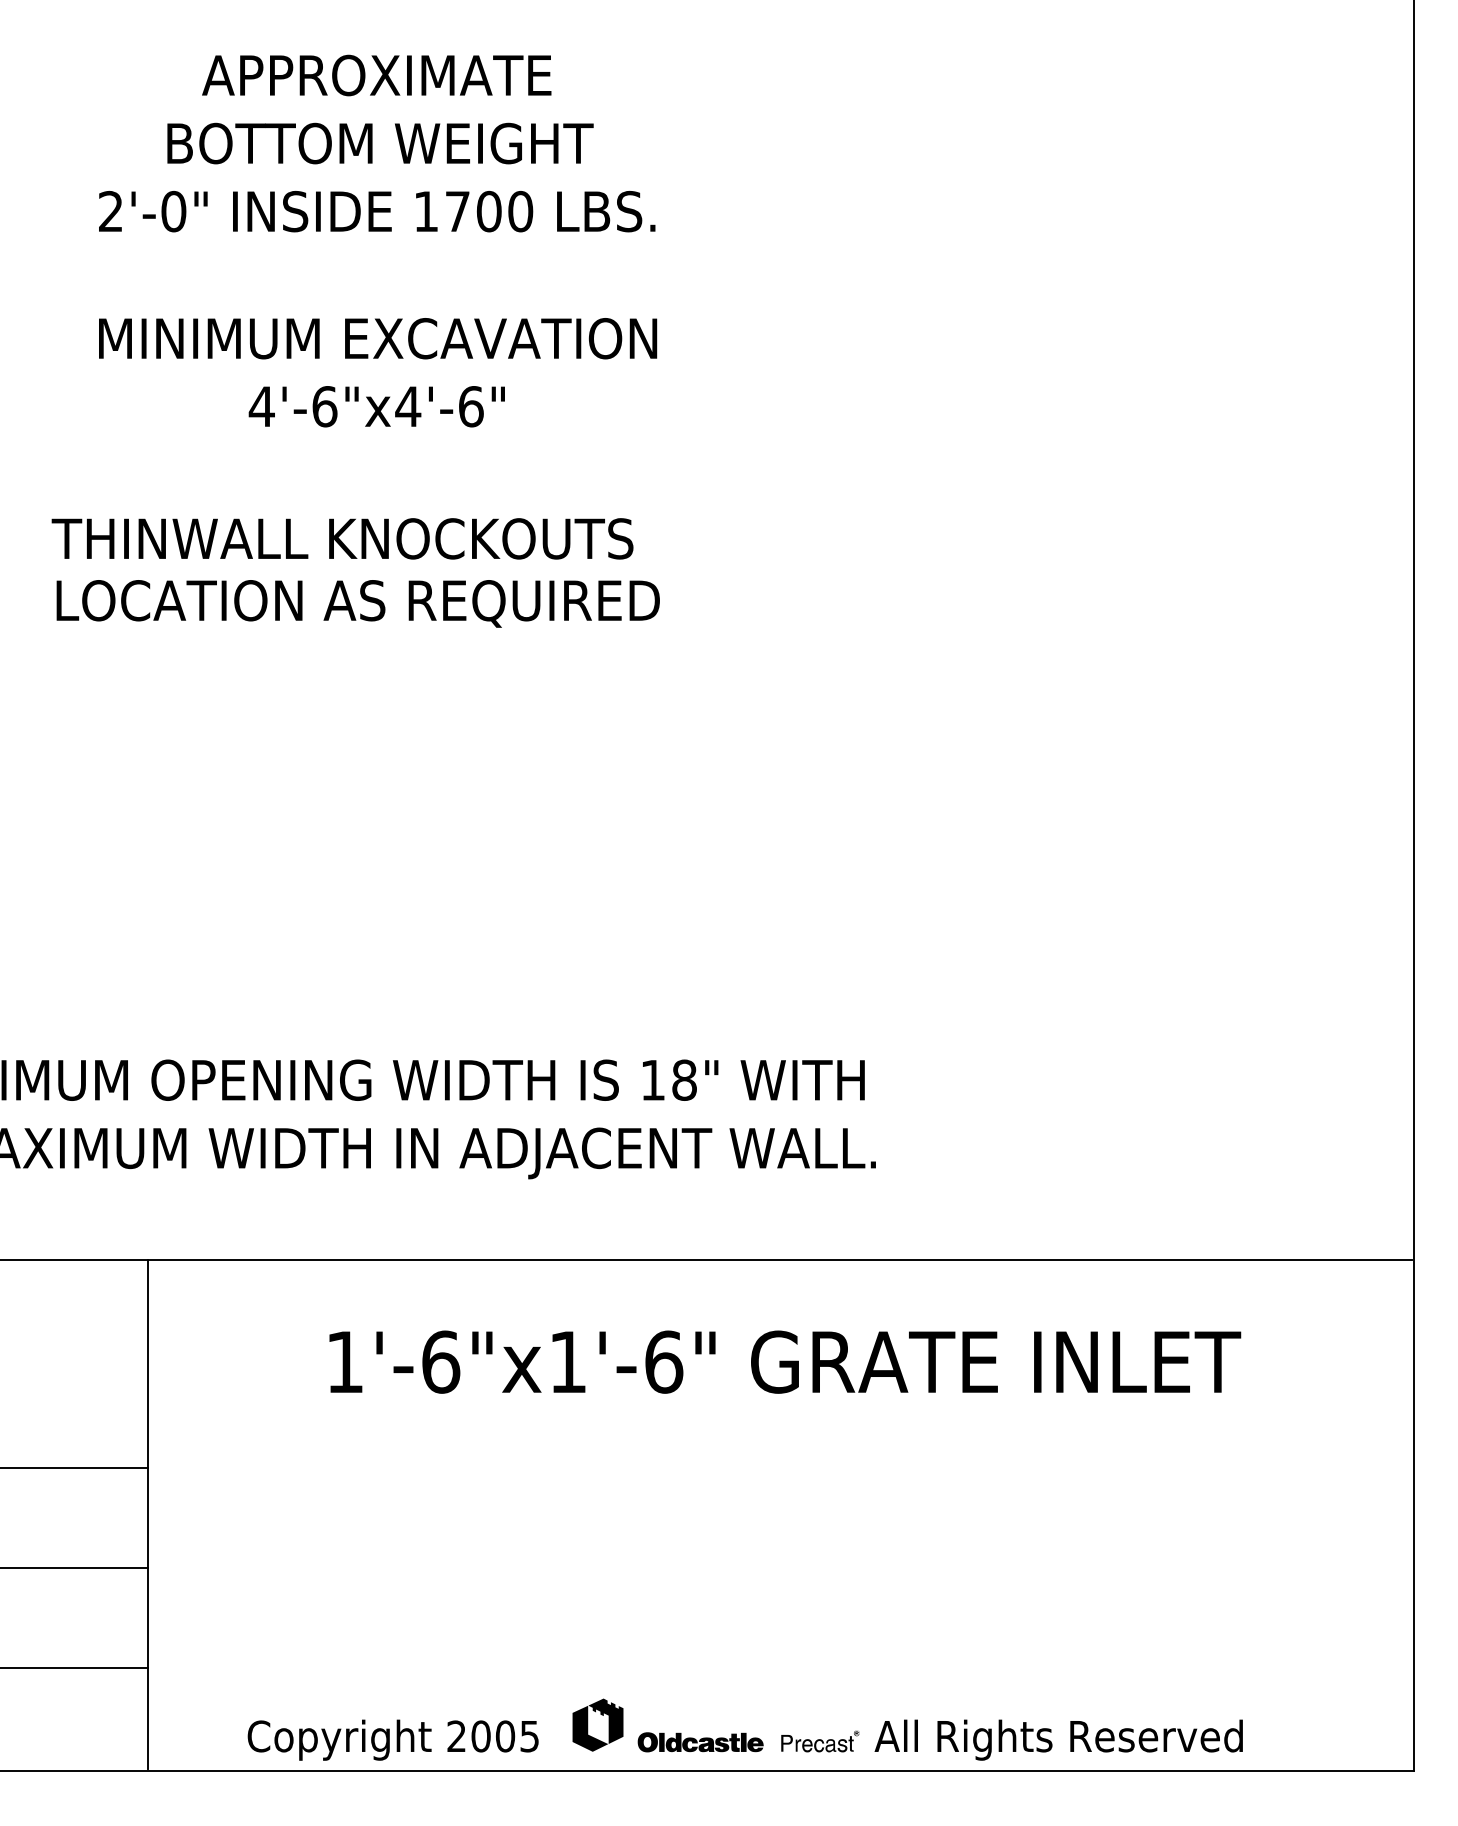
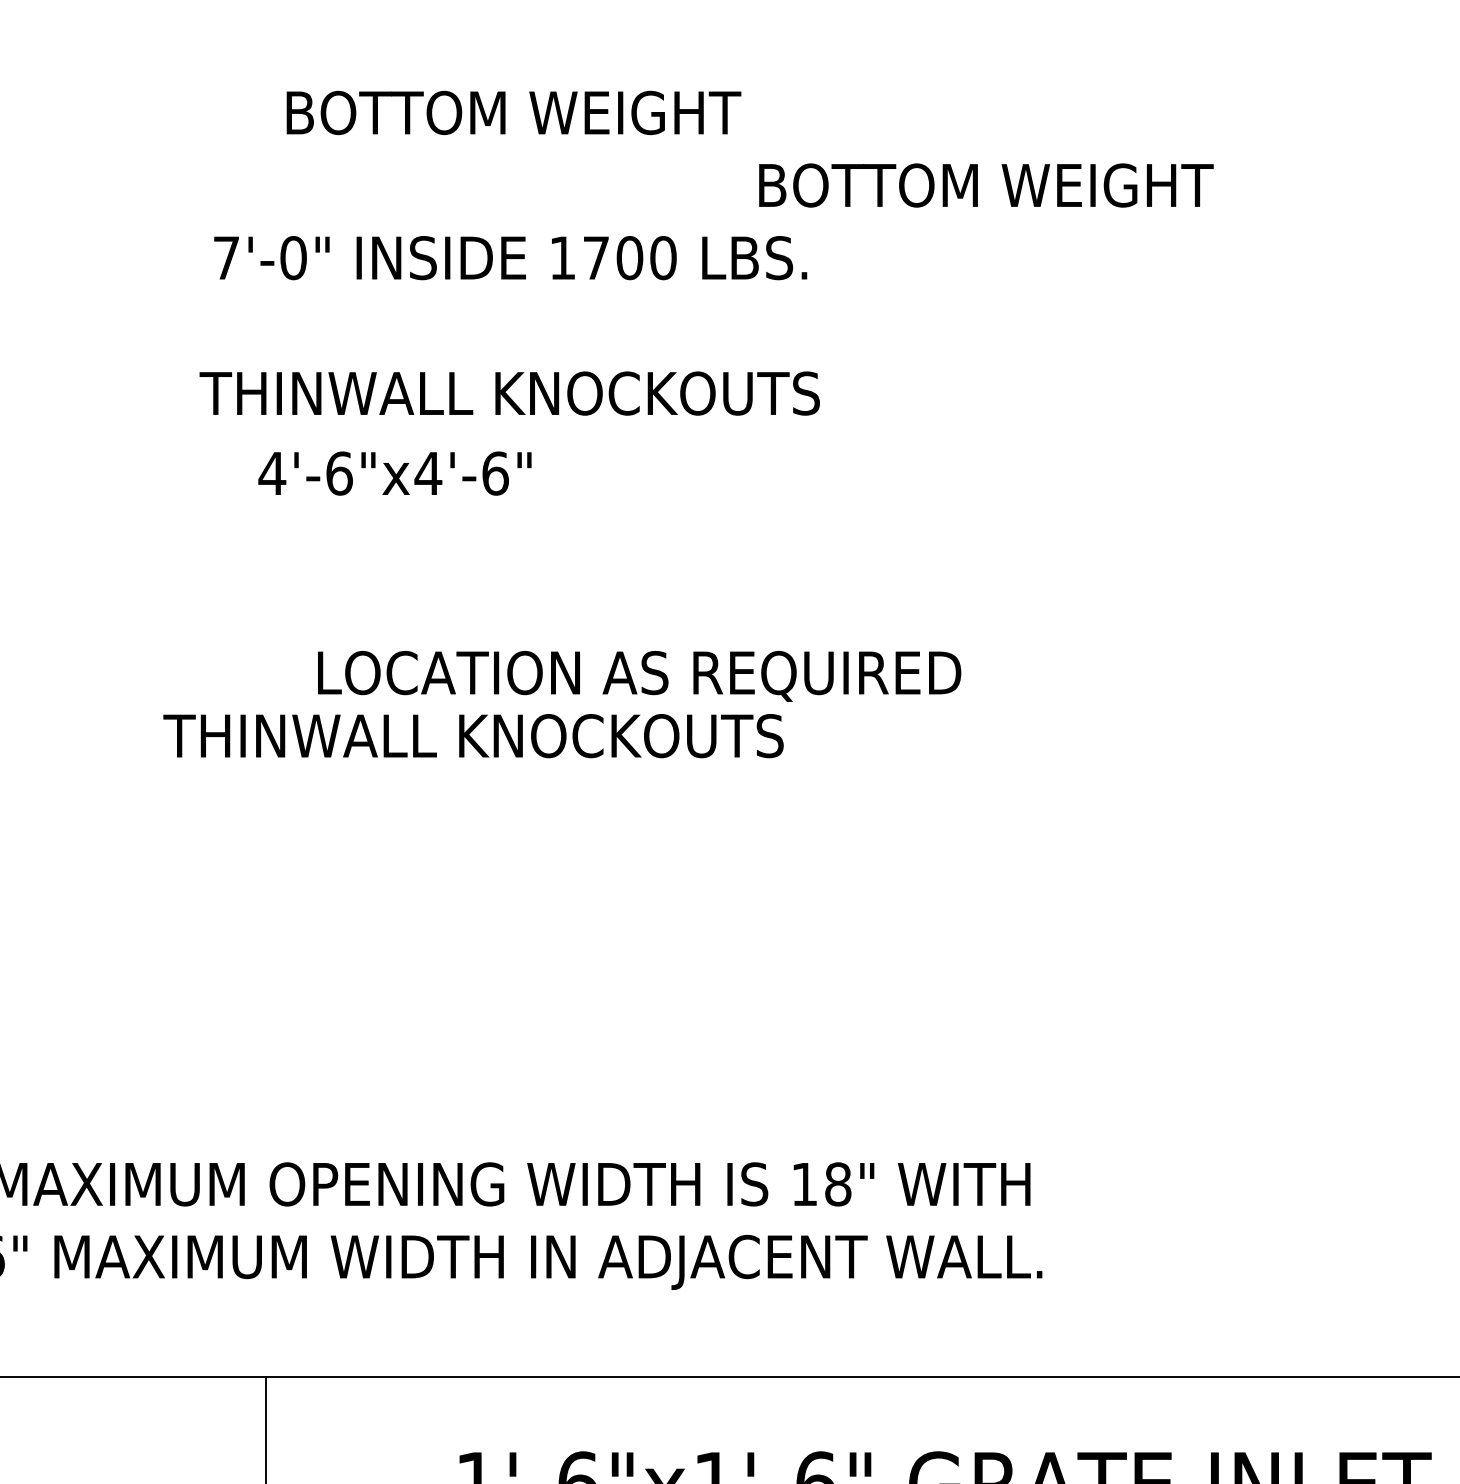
text: (380, 75) -> (513, 112), APPROXIMATE -> BOTTOM WEIGHT
text: (380, 143) -> (986, 185), moved
text: (110, 210) -> (226, 256), 2'-0" -> 7'-0"
text: (376, 338) -> (509, 393), MINIMUM EXCAVATION -> THINWALL KNOCKOUTS
text: (376, 406) -> (394, 473), moved
text: (342, 538) -> (473, 735), moved
text: (357, 603) -> (638, 675), moved

